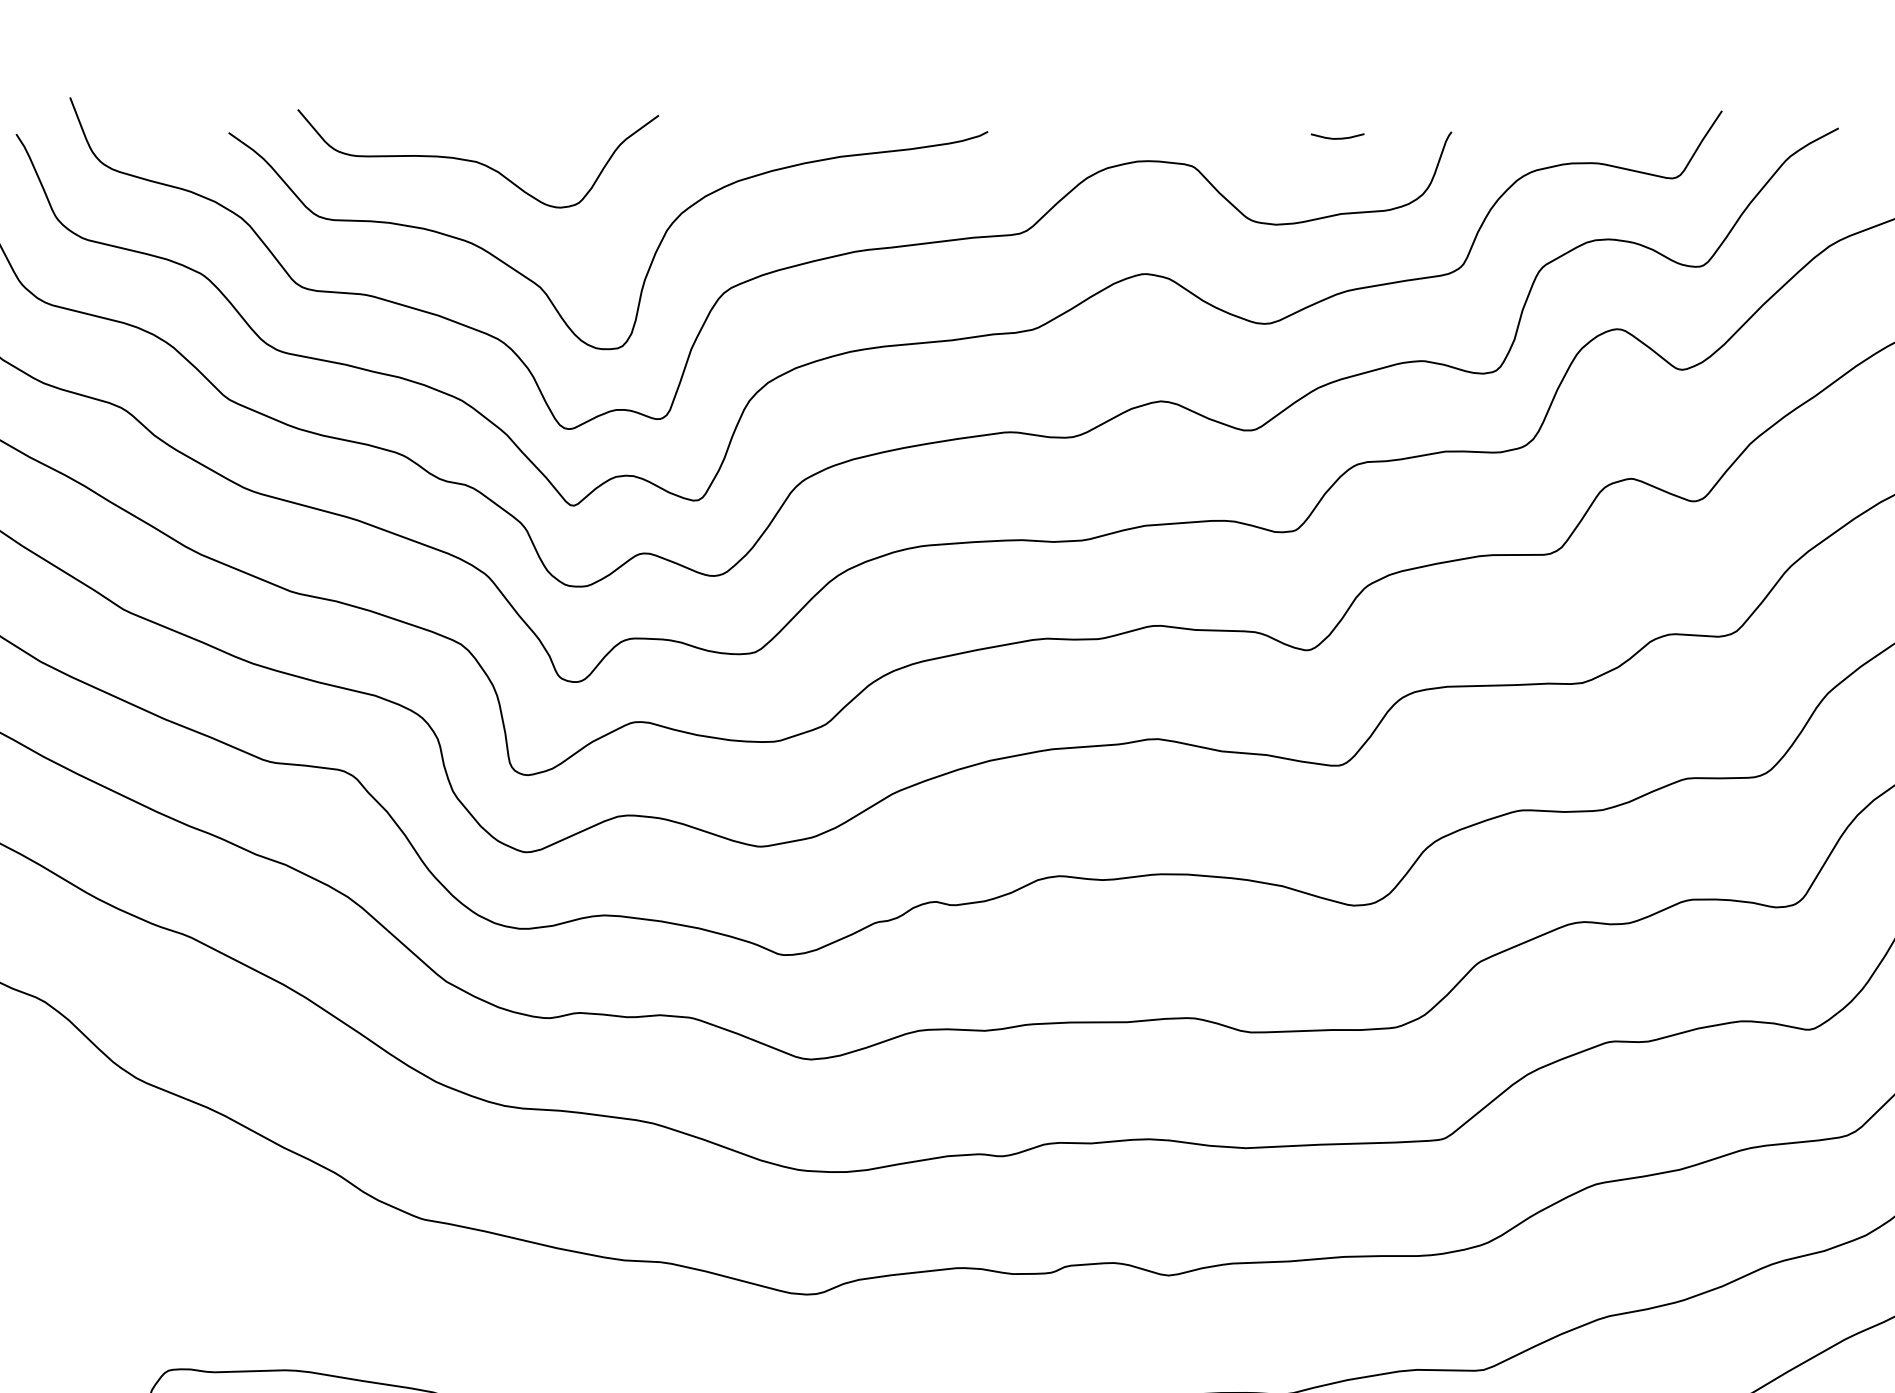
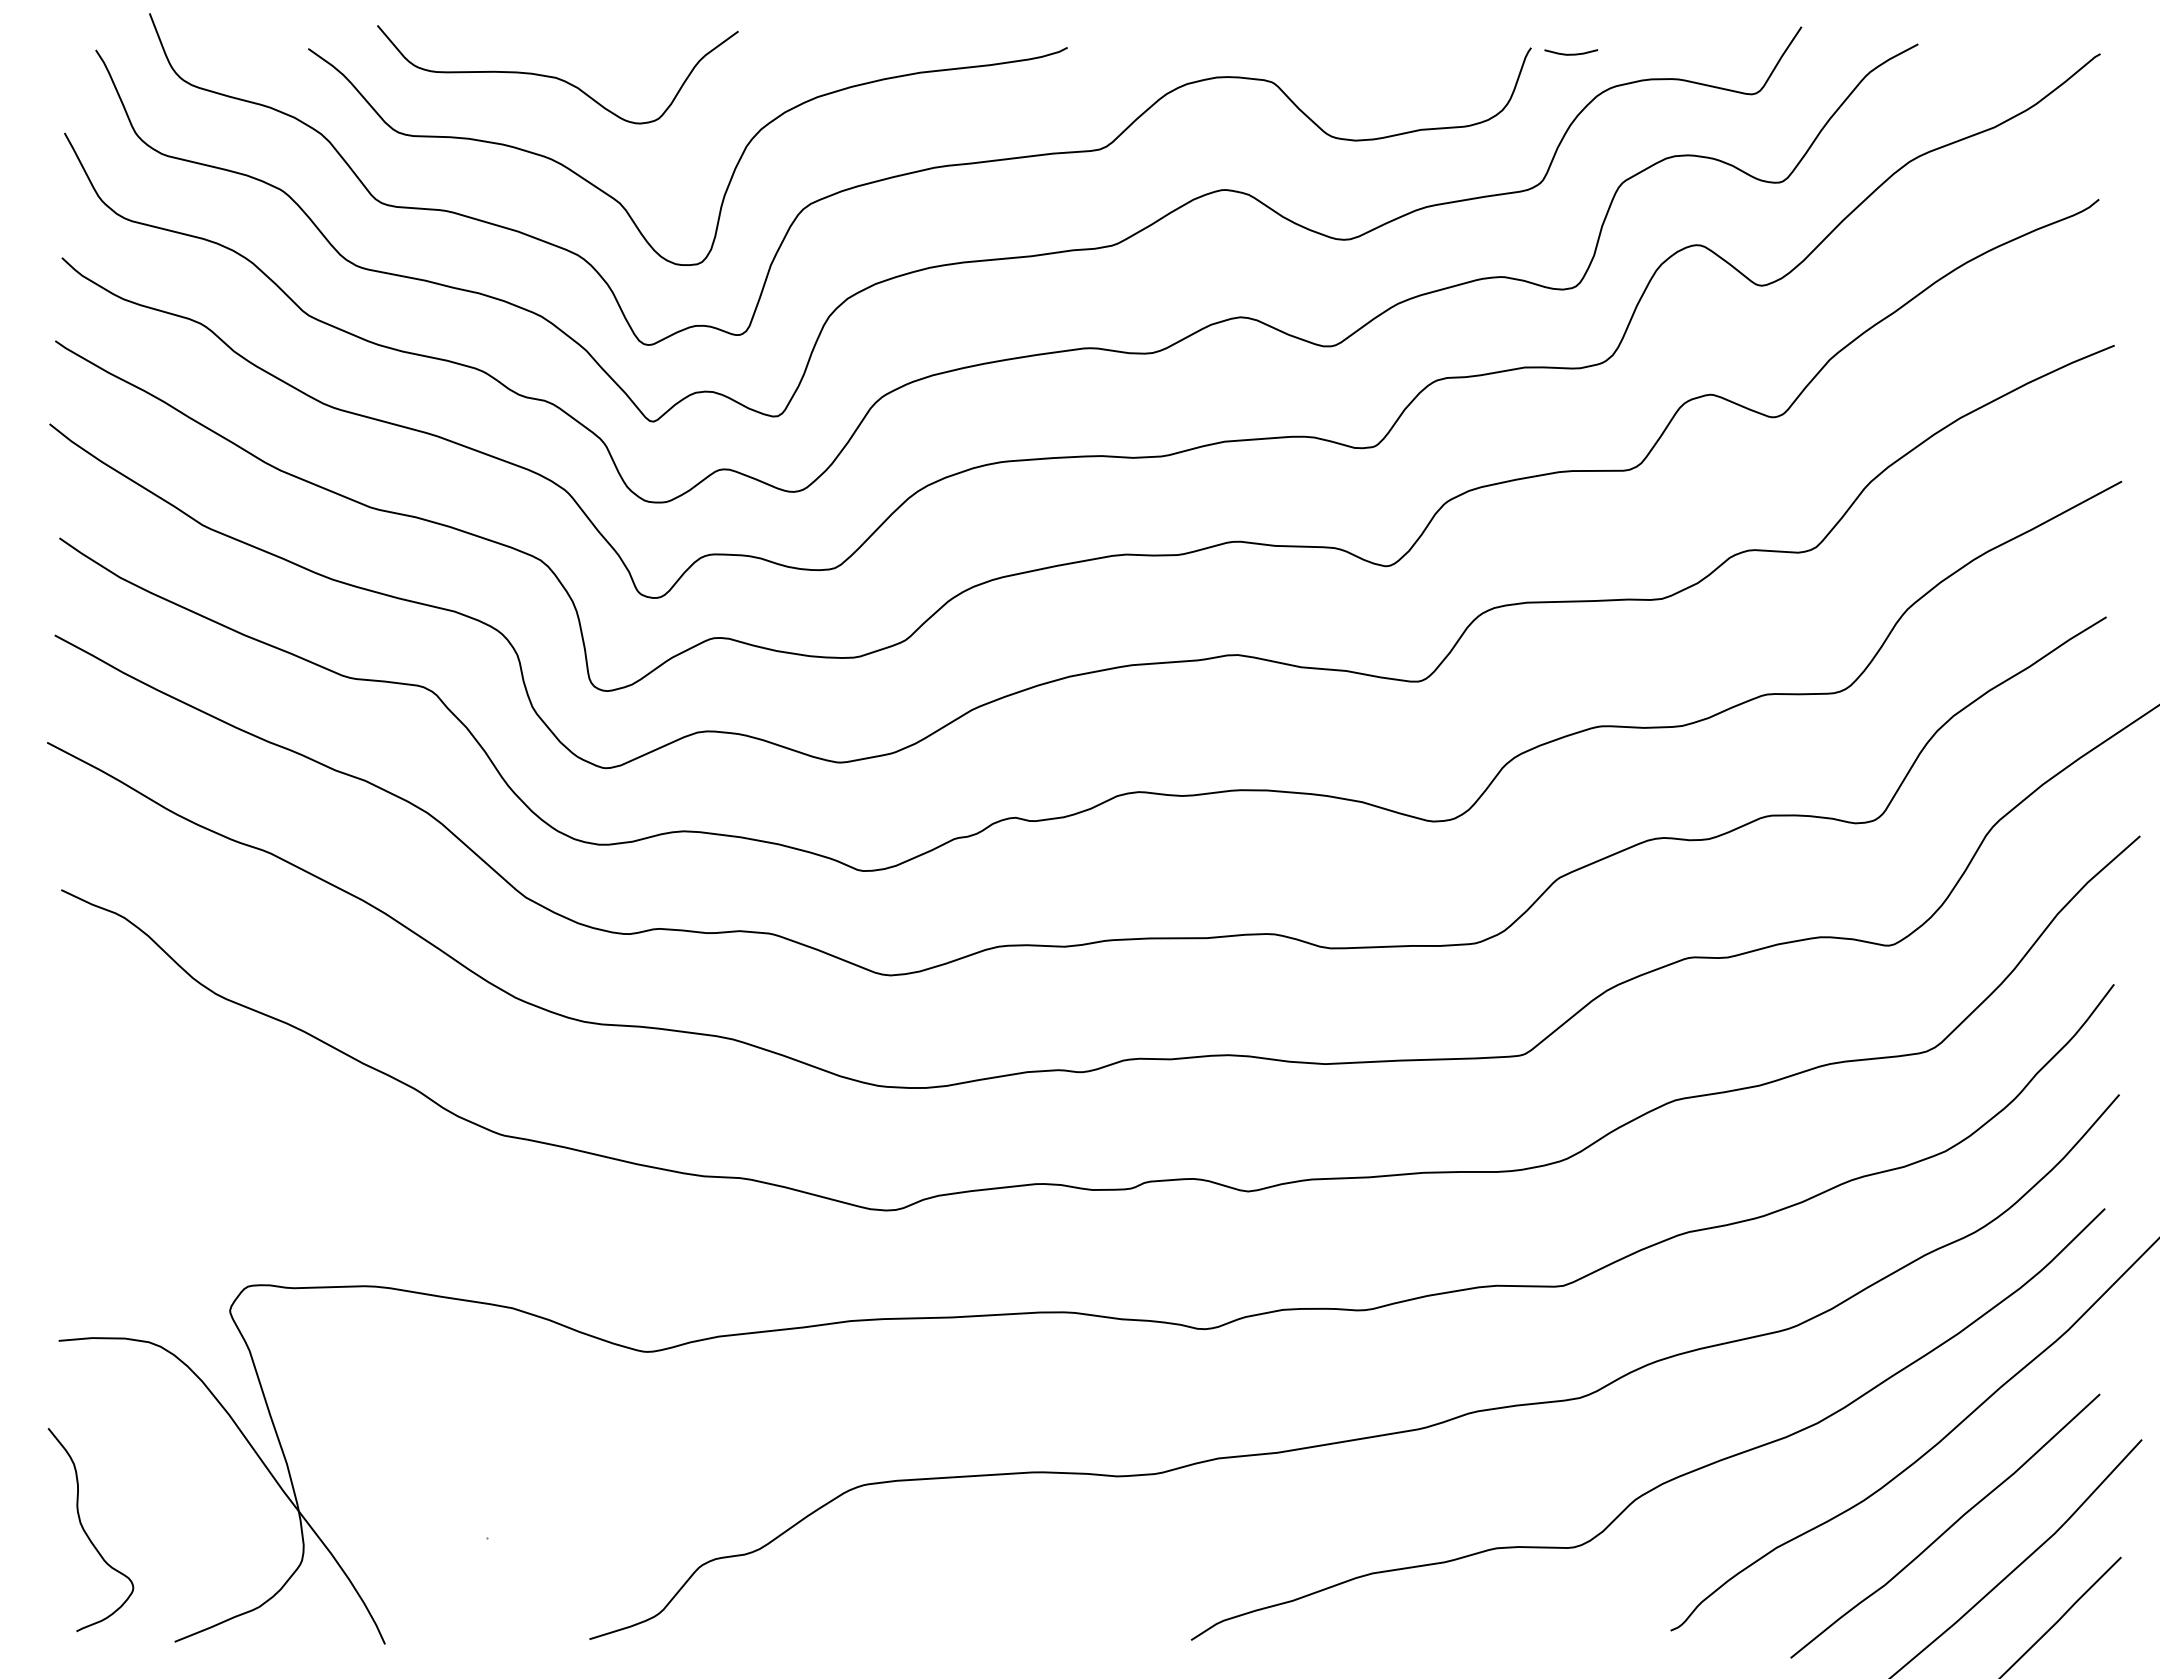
curve: (1337, 137) -> (1571, 53), moved

